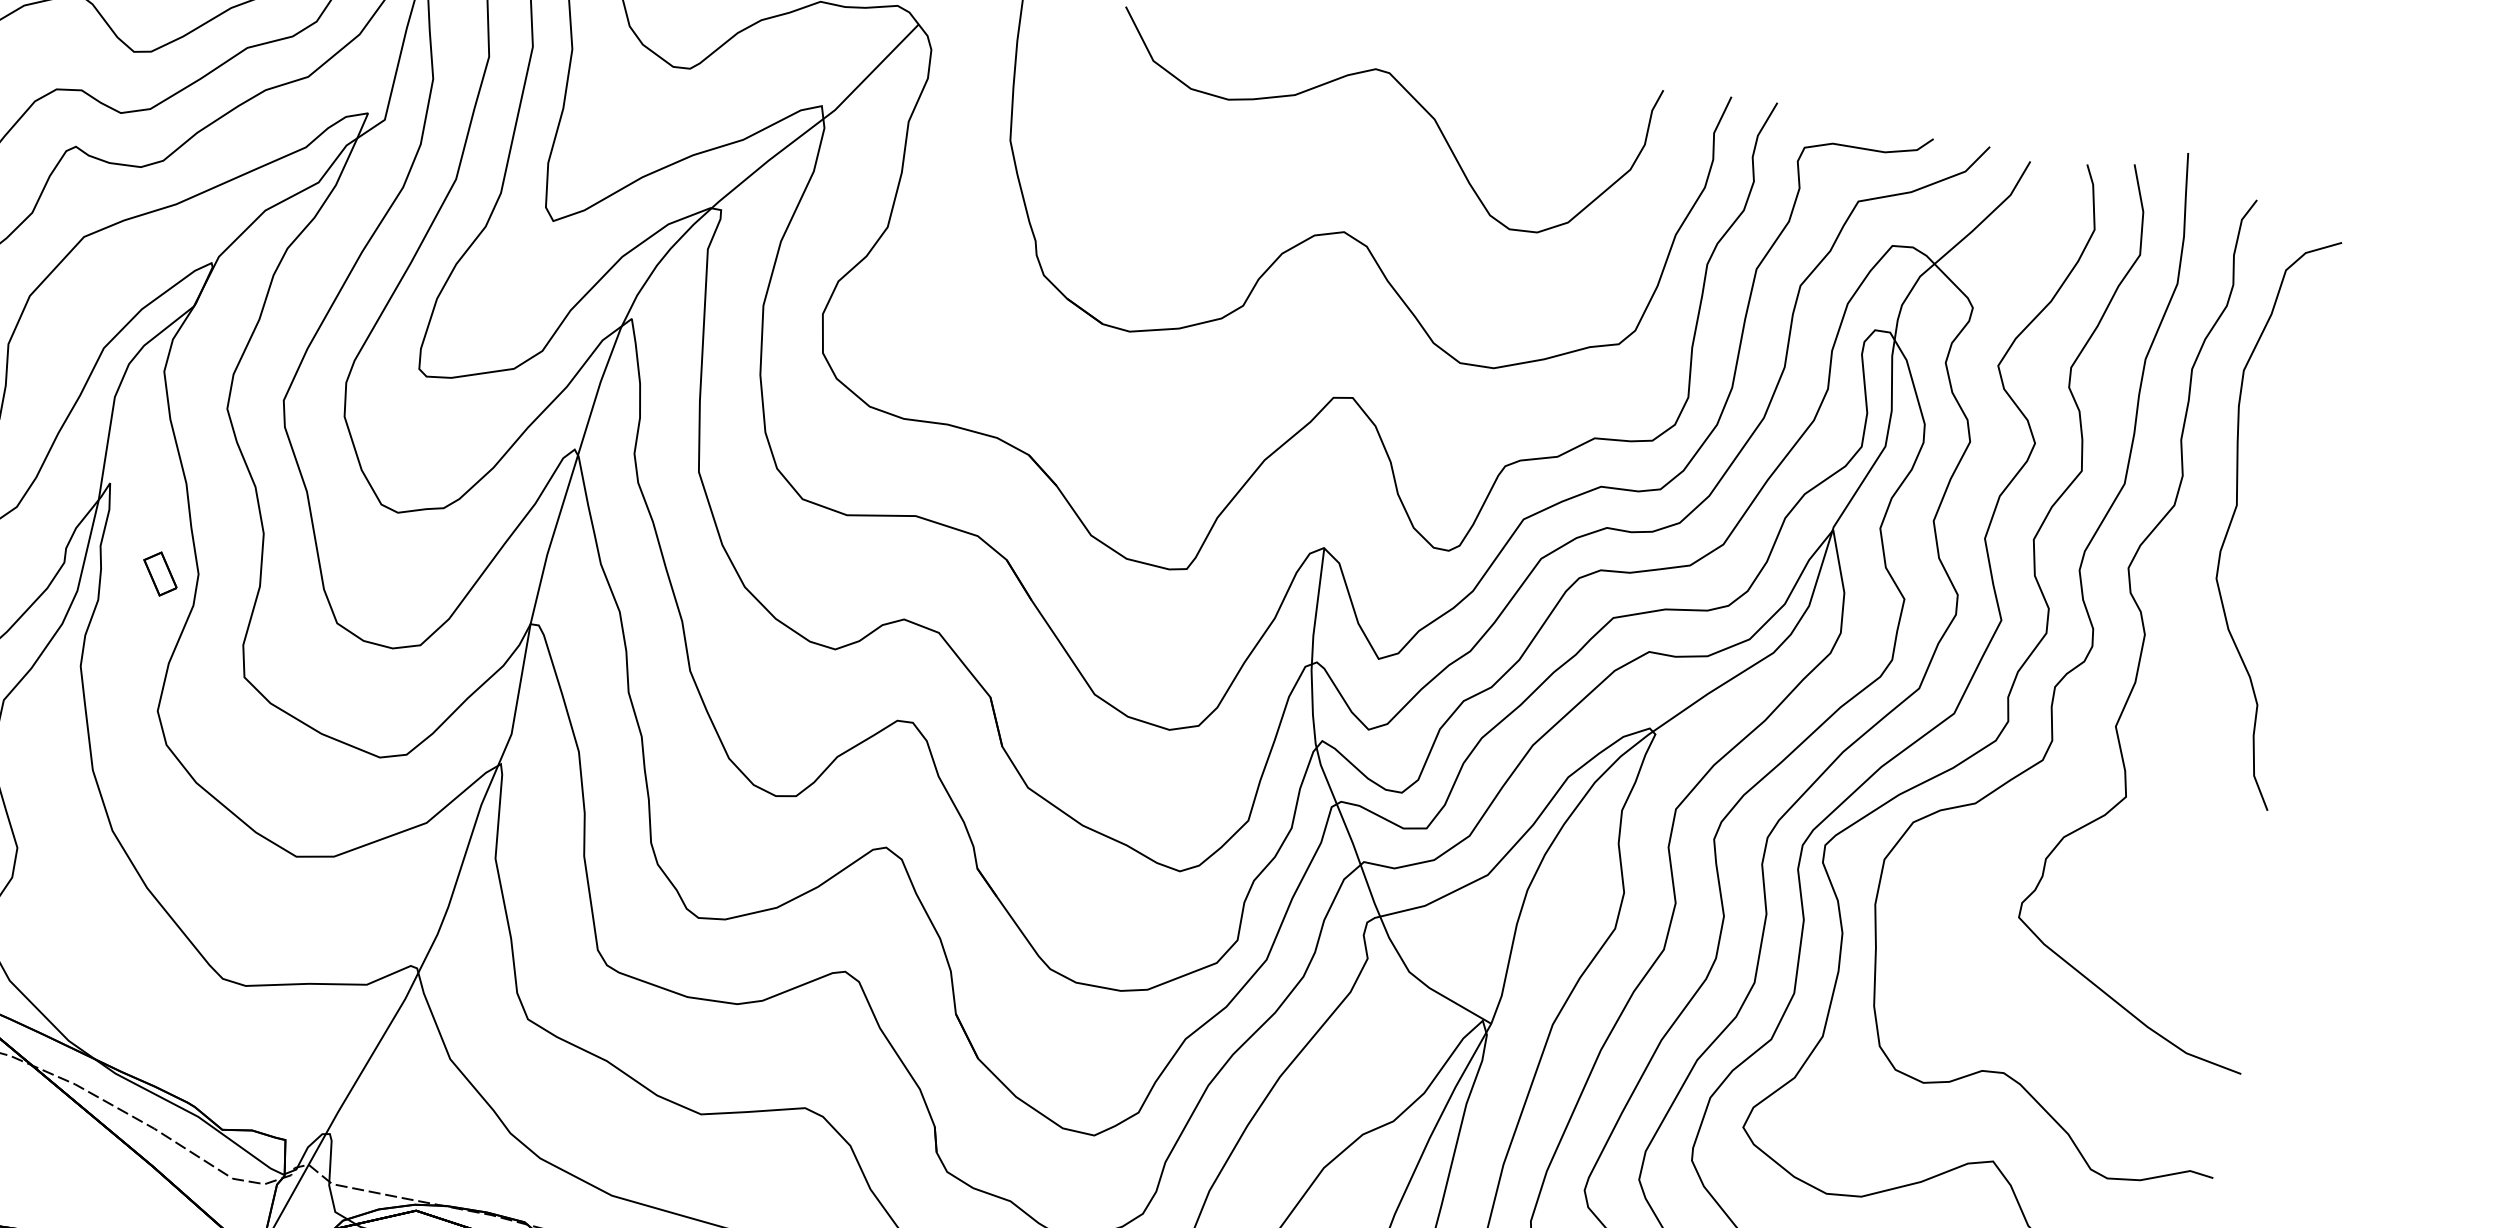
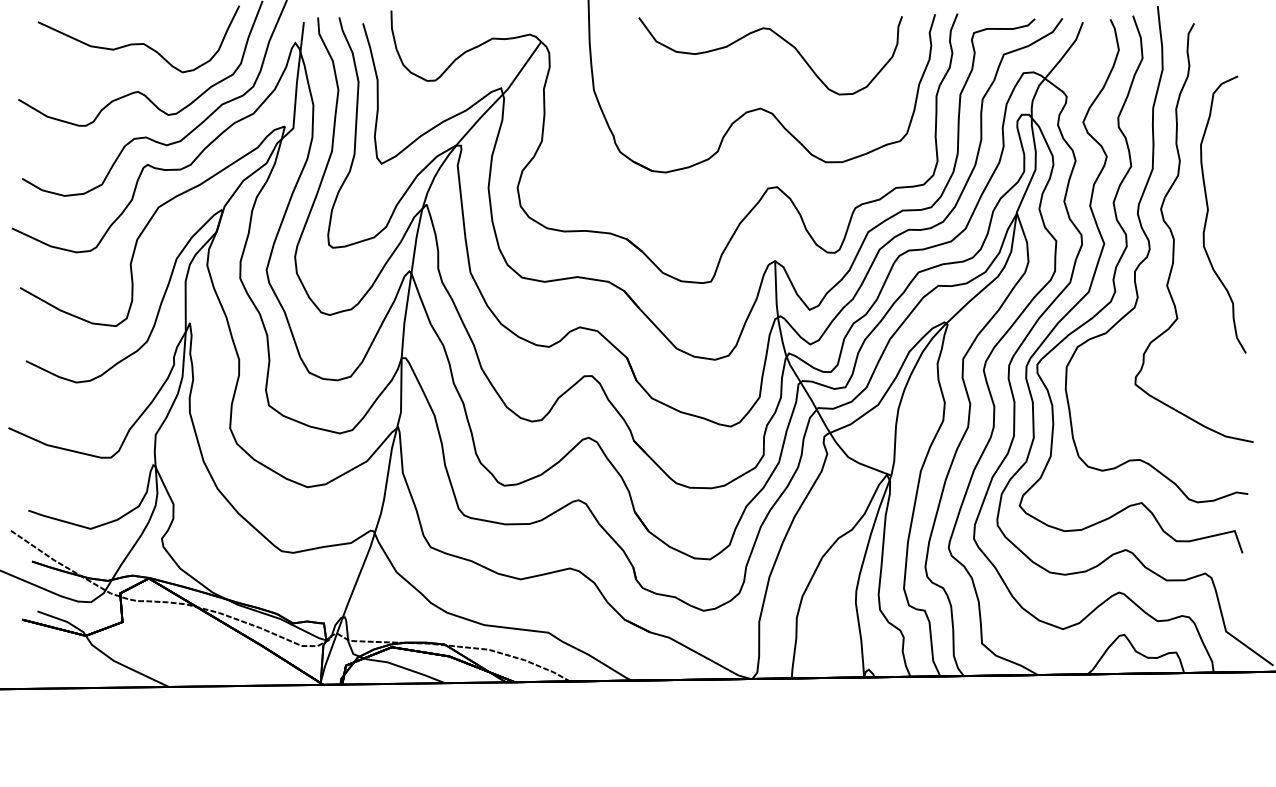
curve: (2236, 513) -> (1208, 213), moved
part: (159, 573) -> (220, 362), removed

